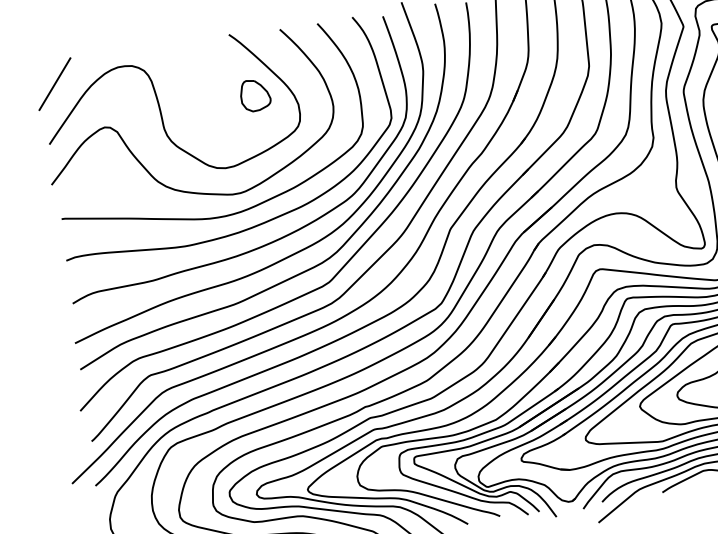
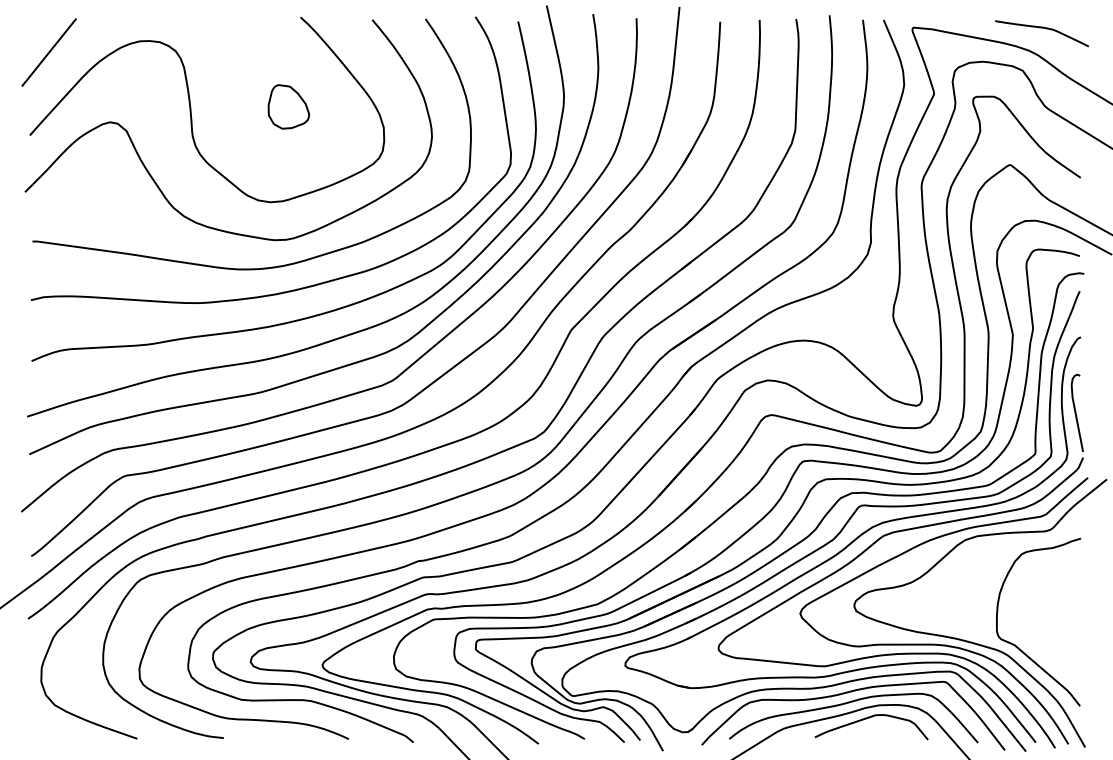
part: (255, 95) -> (288, 106), moved

